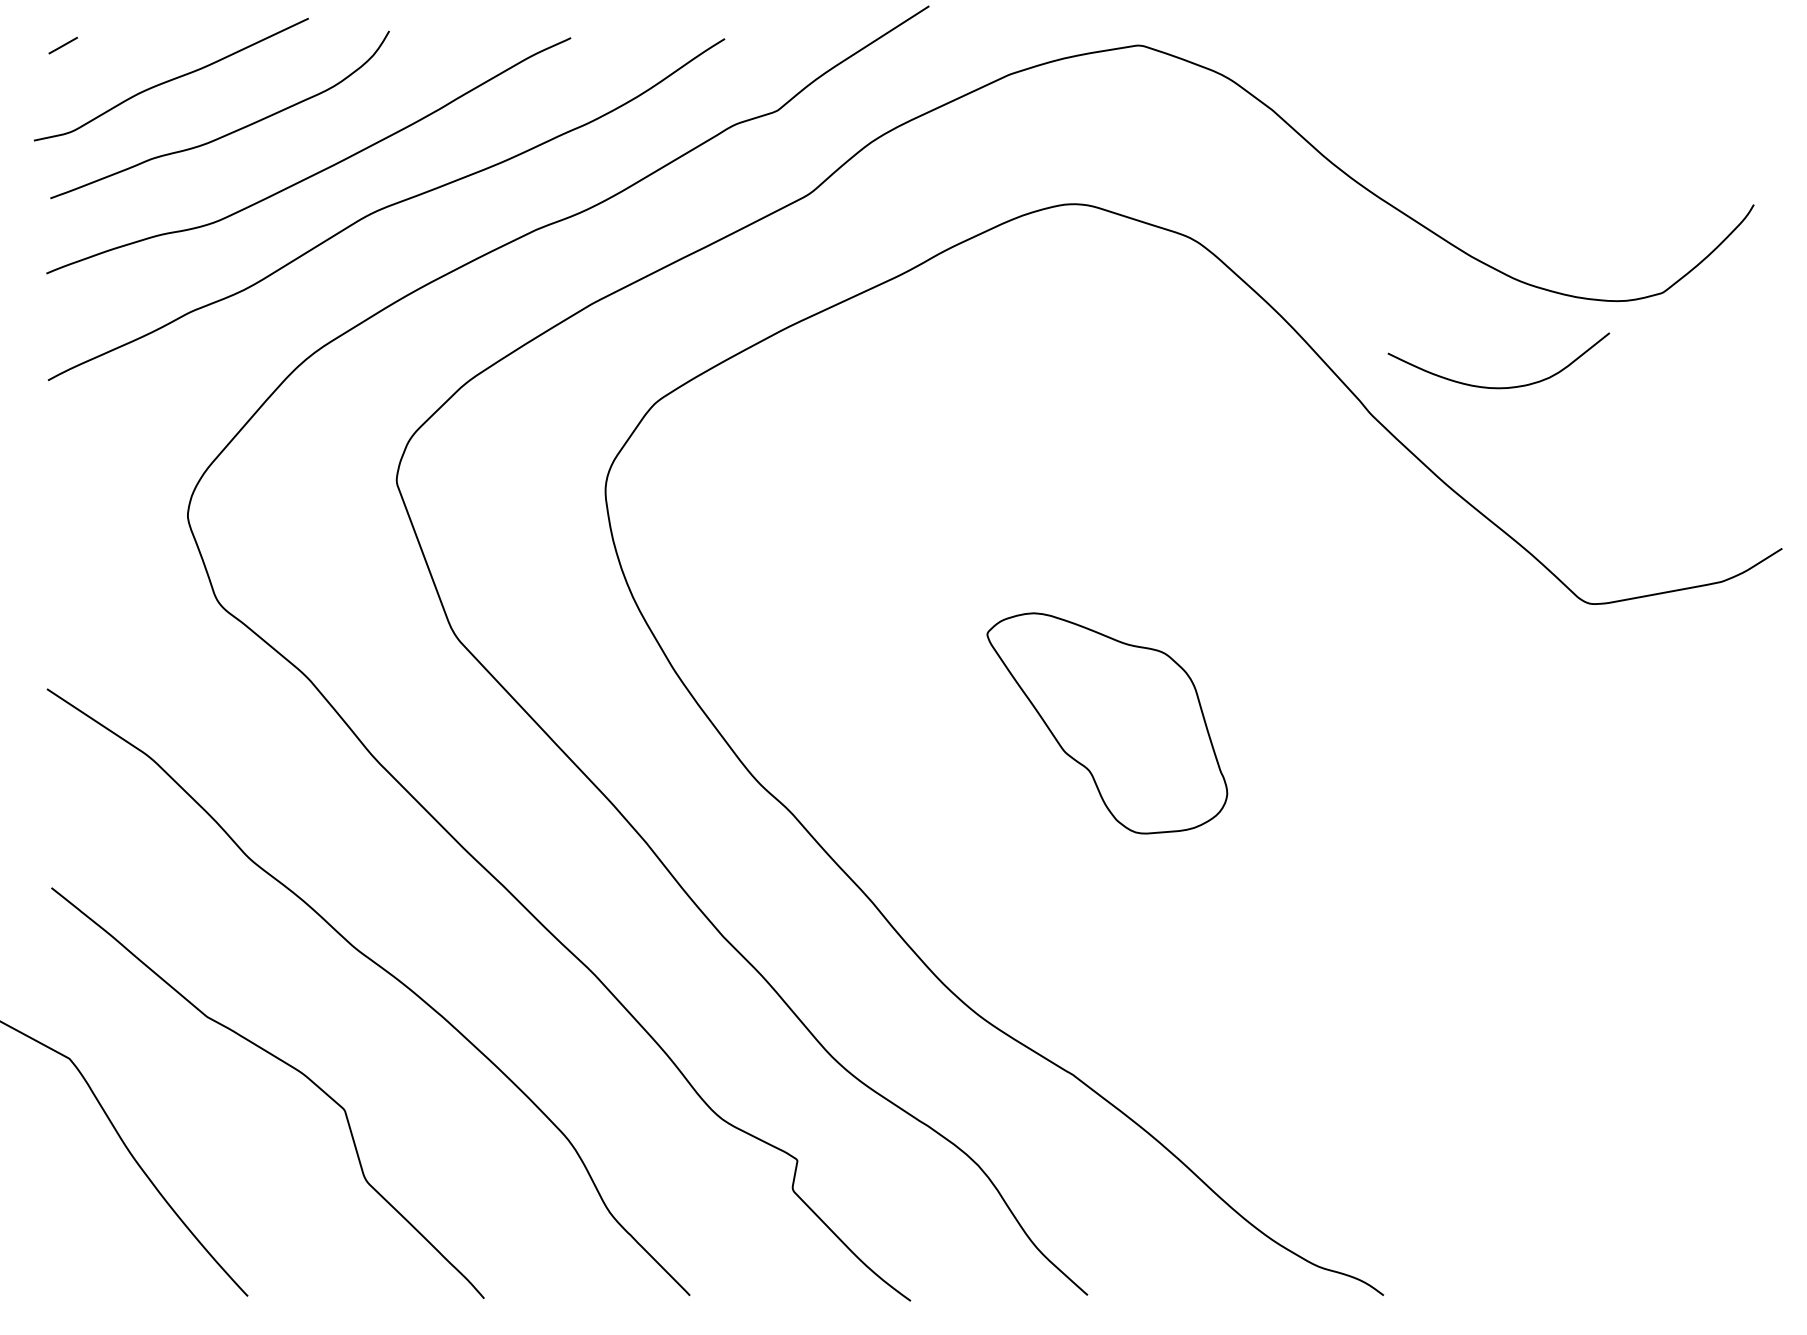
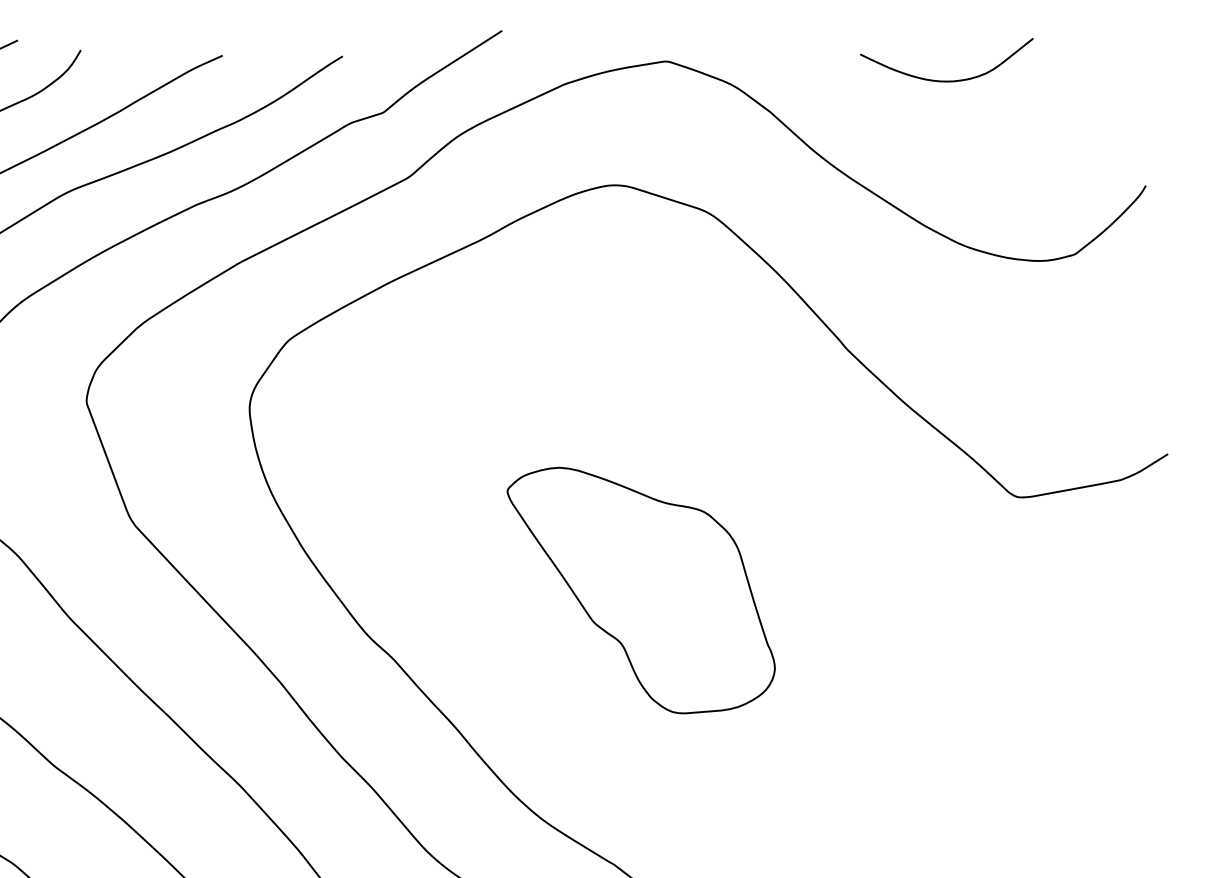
curve: (1498, 387) -> (946, 80), moved
part: (1107, 723) -> (641, 590), size x1.43

